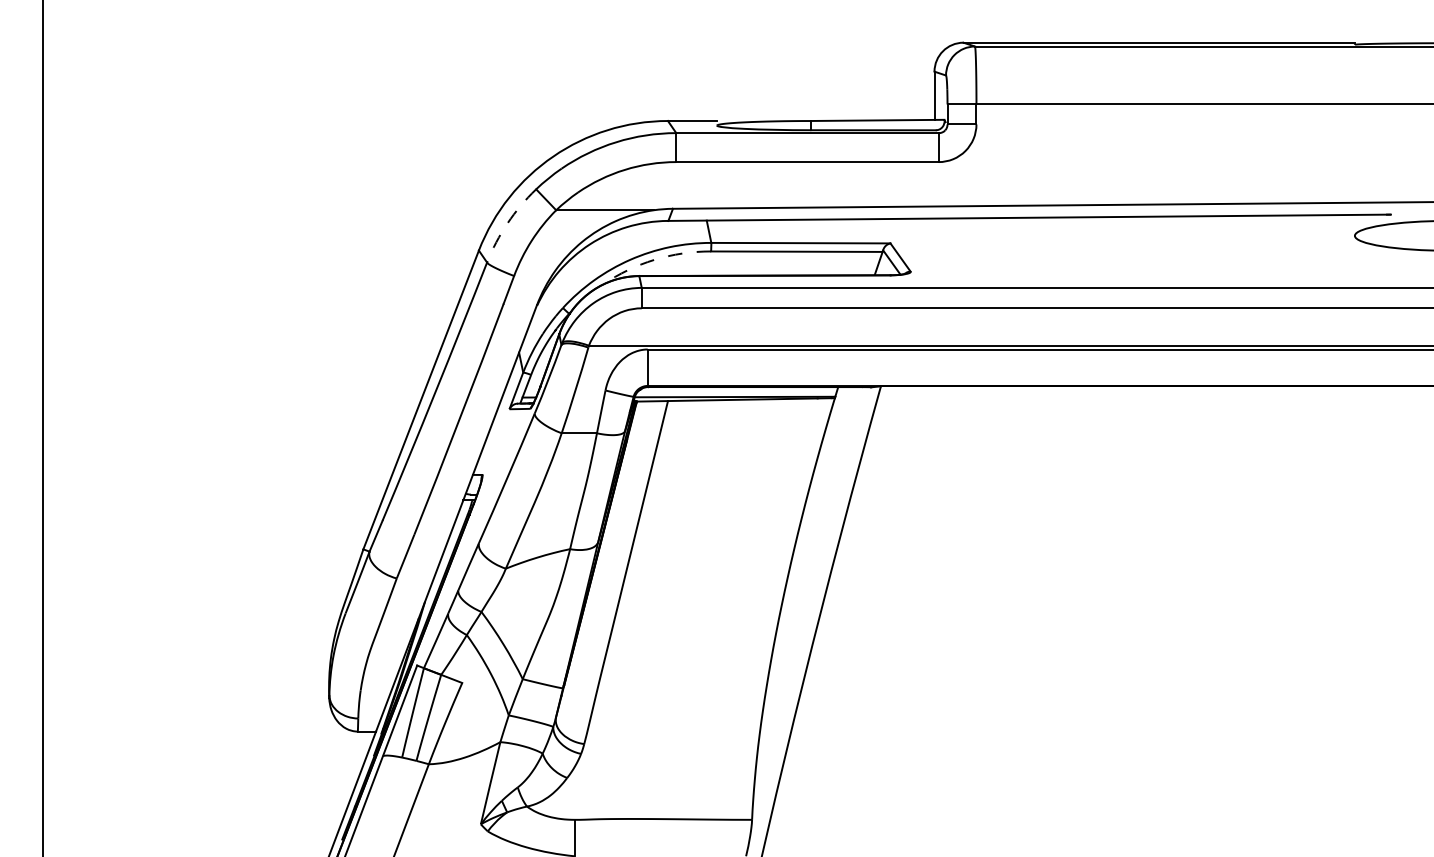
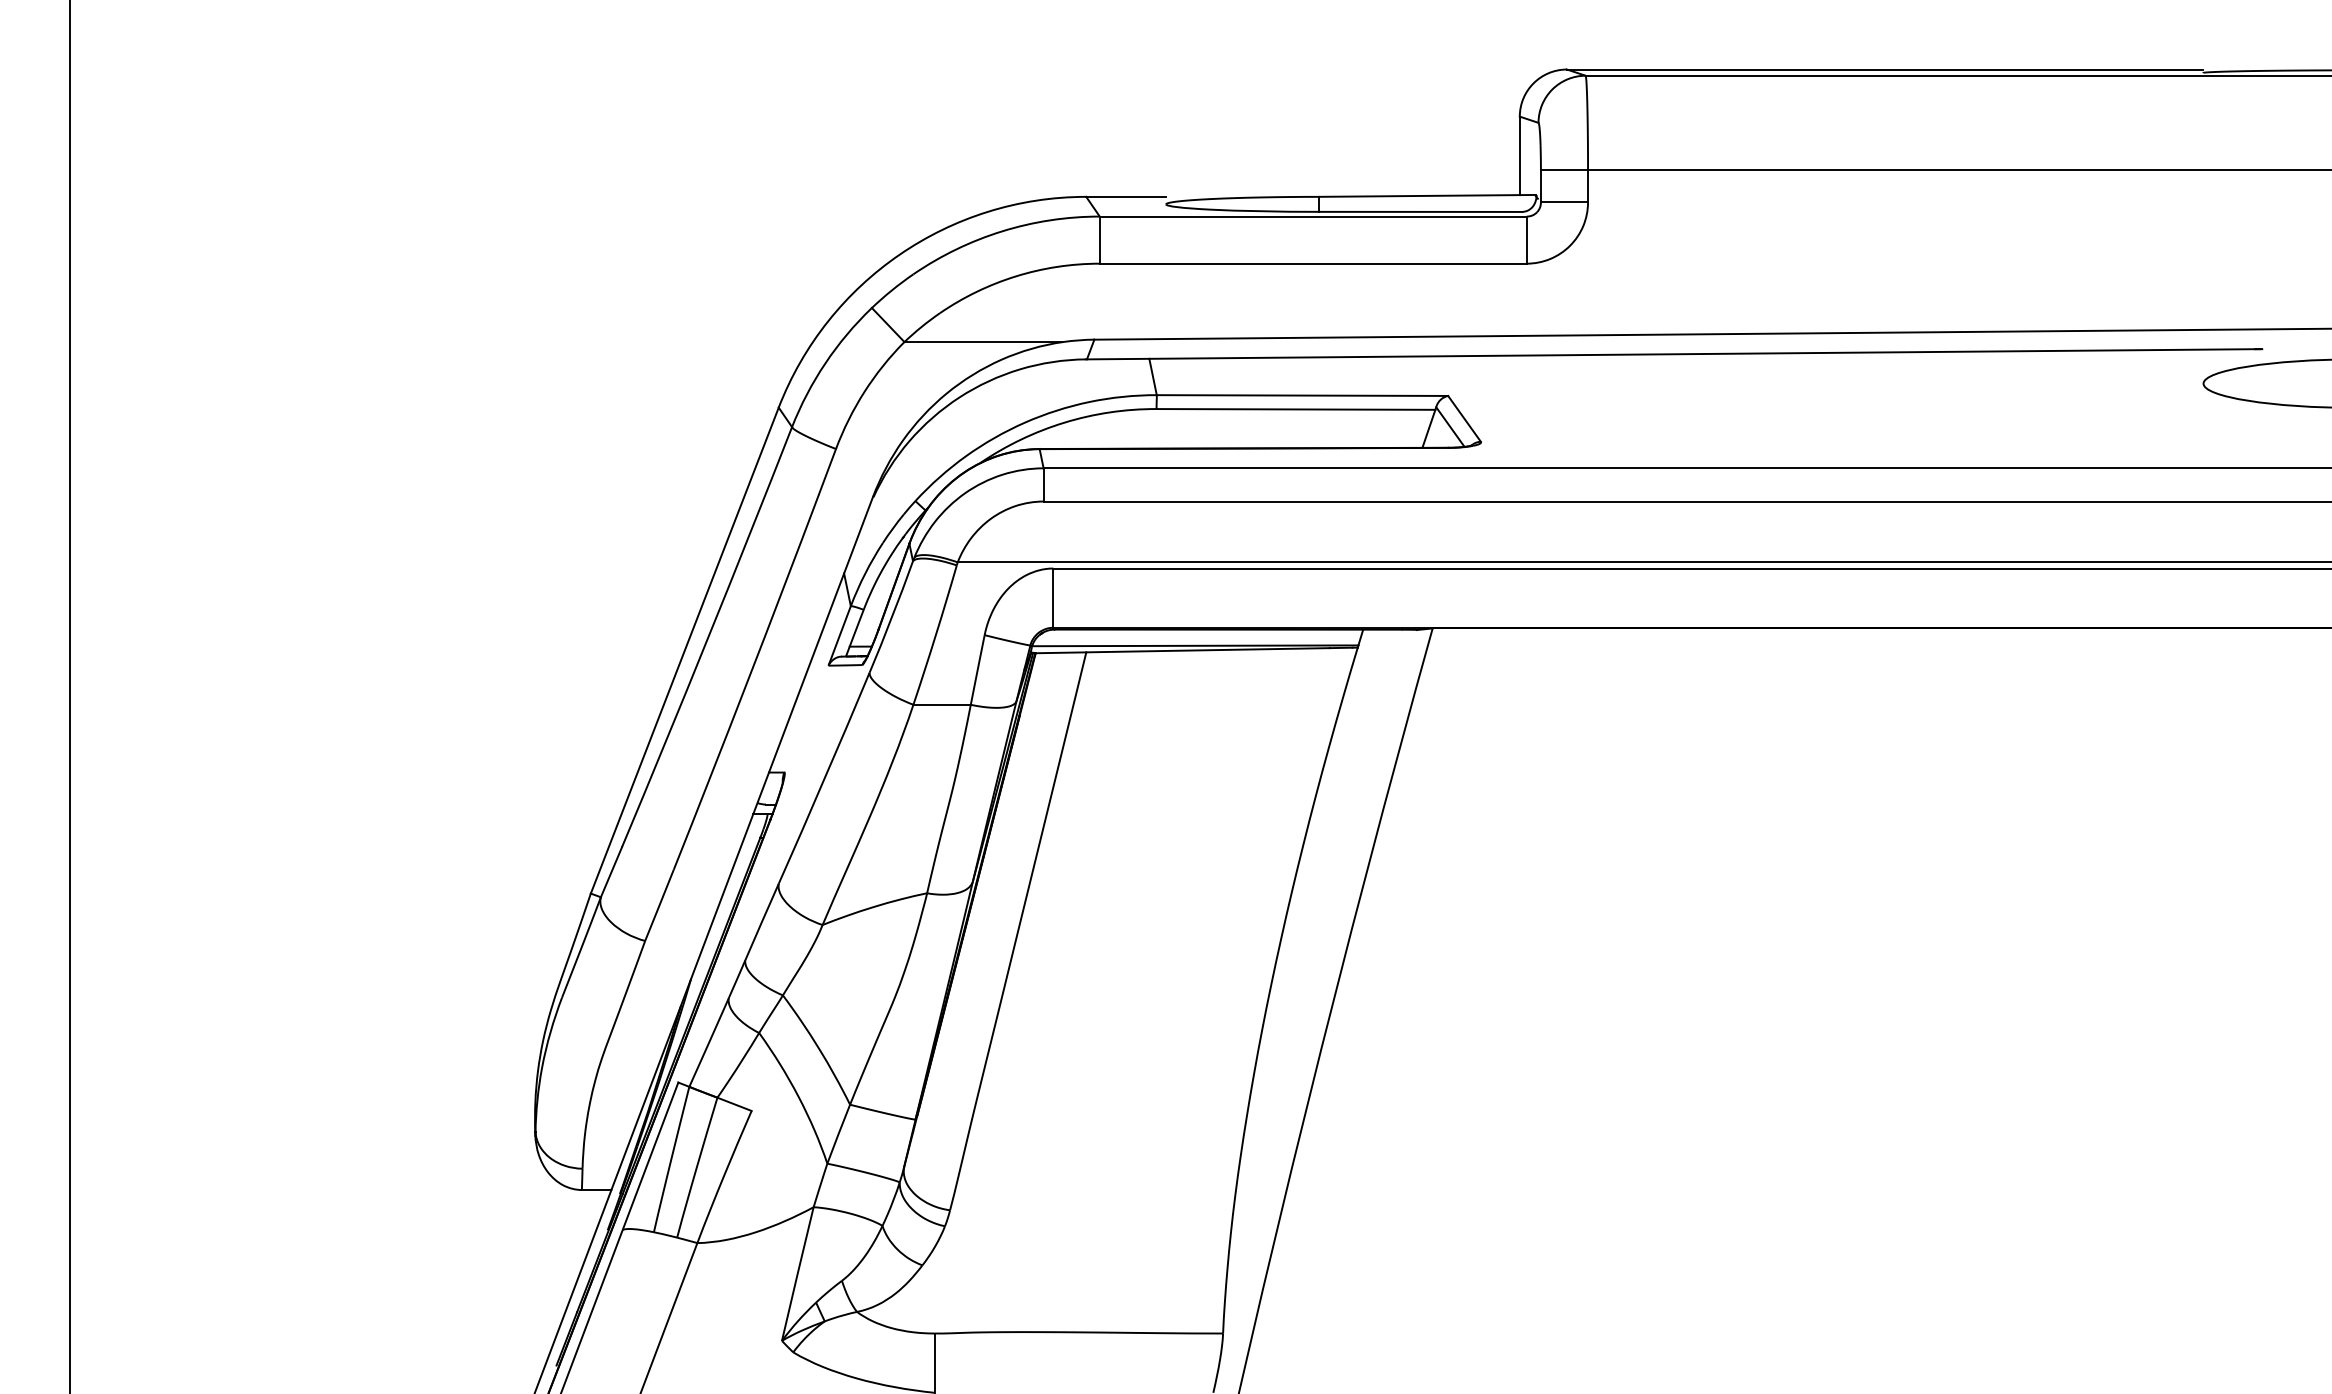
arc: (507, 223) -> (825, 363), dashed -> solid
arc: (654, 259) -> (1064, 422), dashed -> solid

